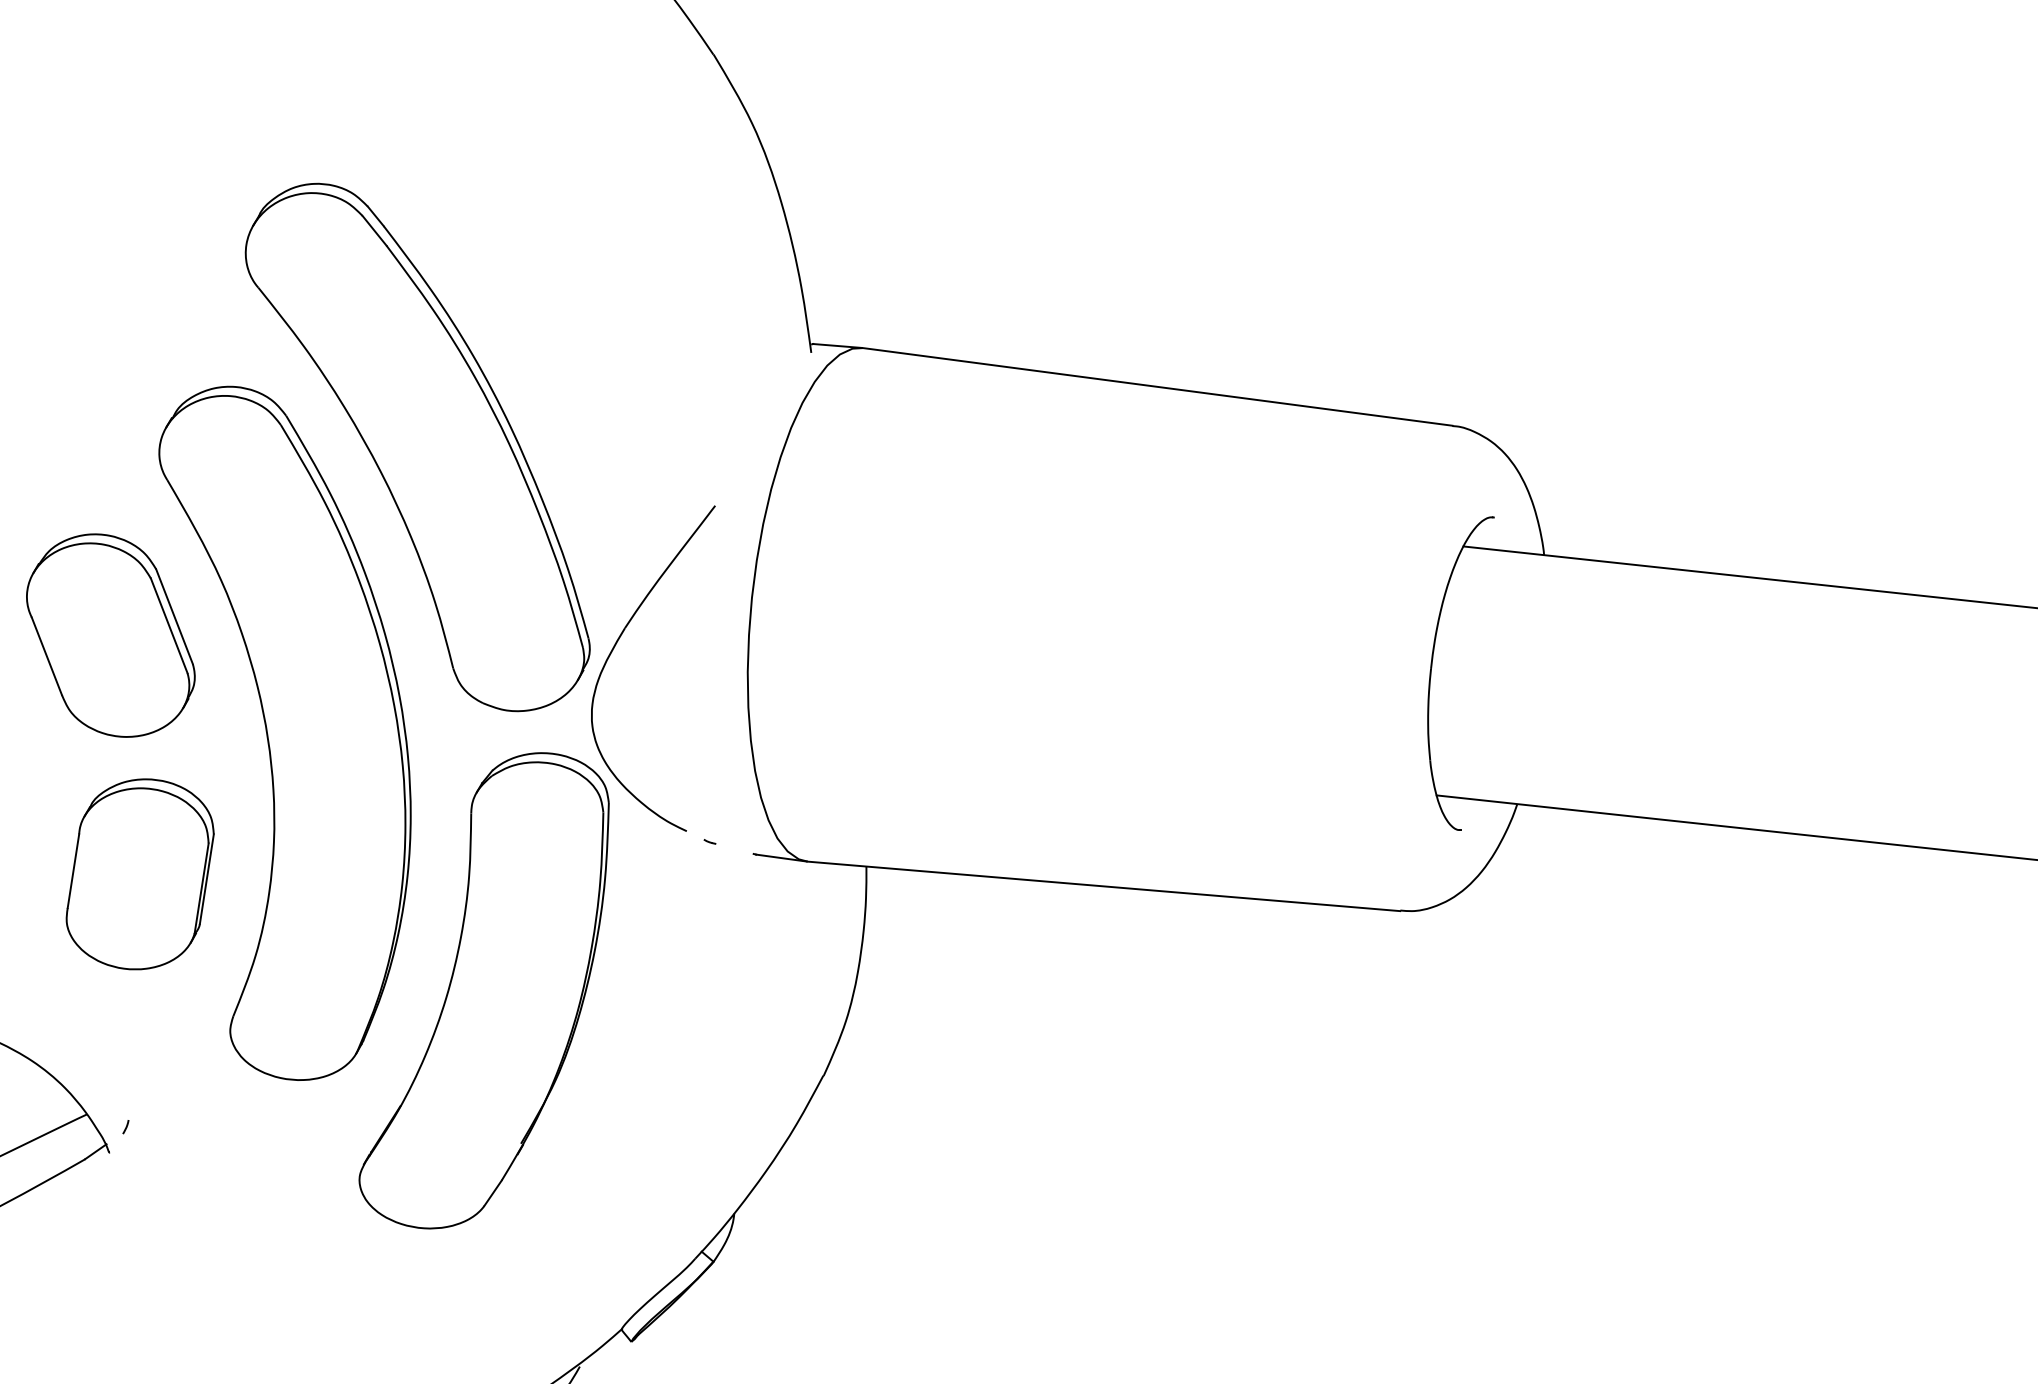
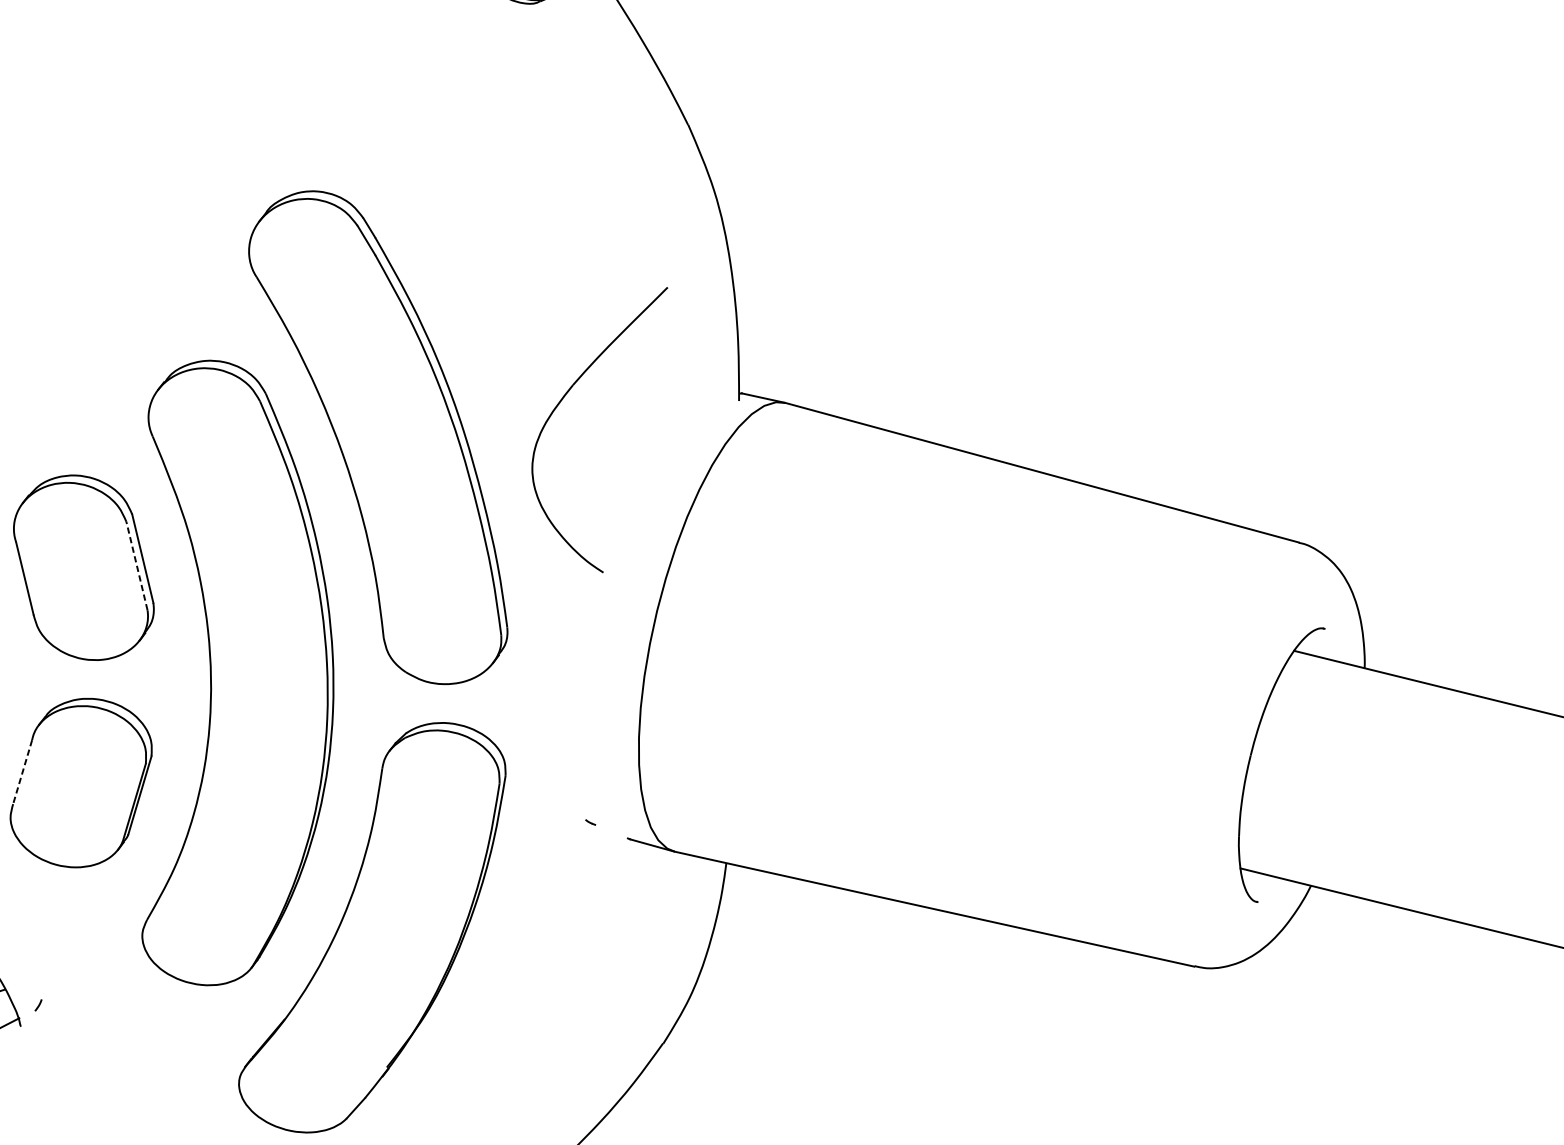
line: (169, 625) -> (137, 565), solid -> dashed
part: (617, 643) -> (564, 397), moved
line: (73, 871) -> (22, 772), solid -> dashed

